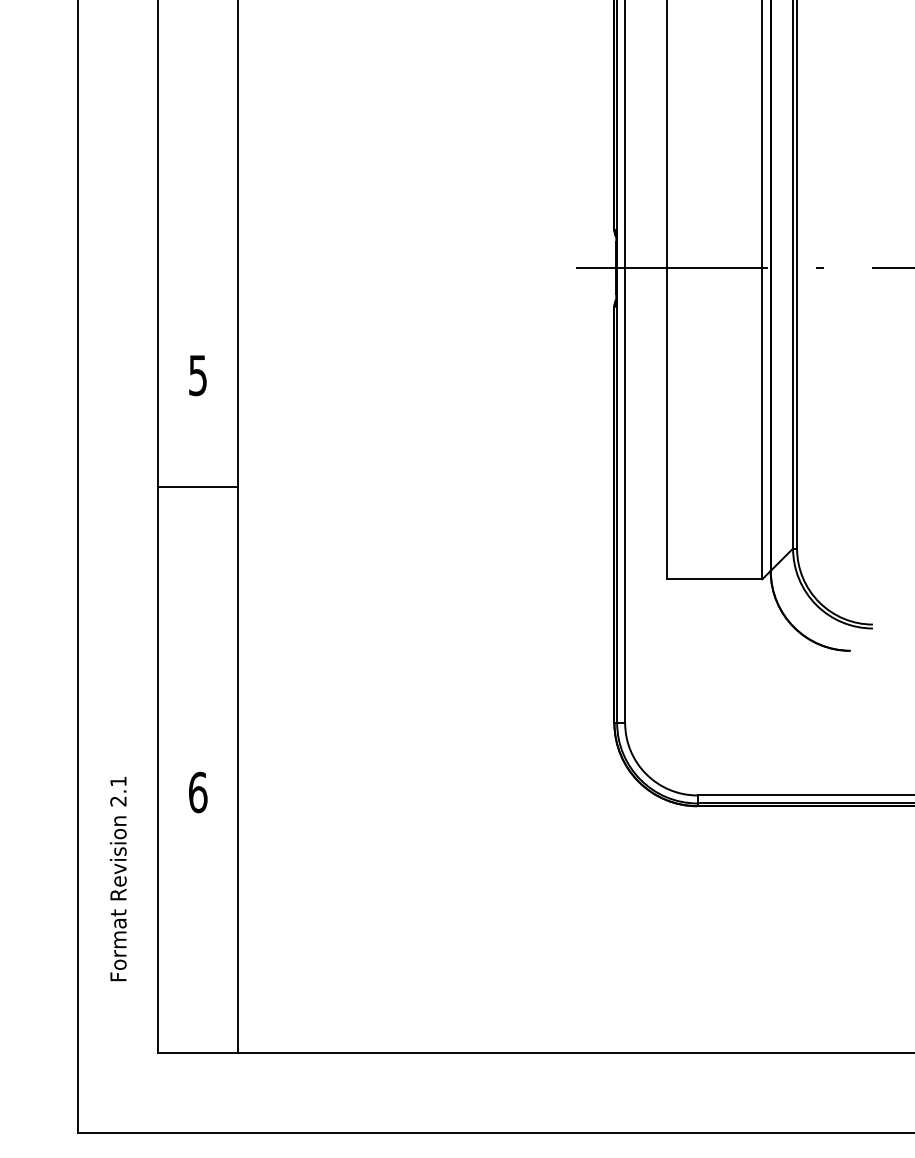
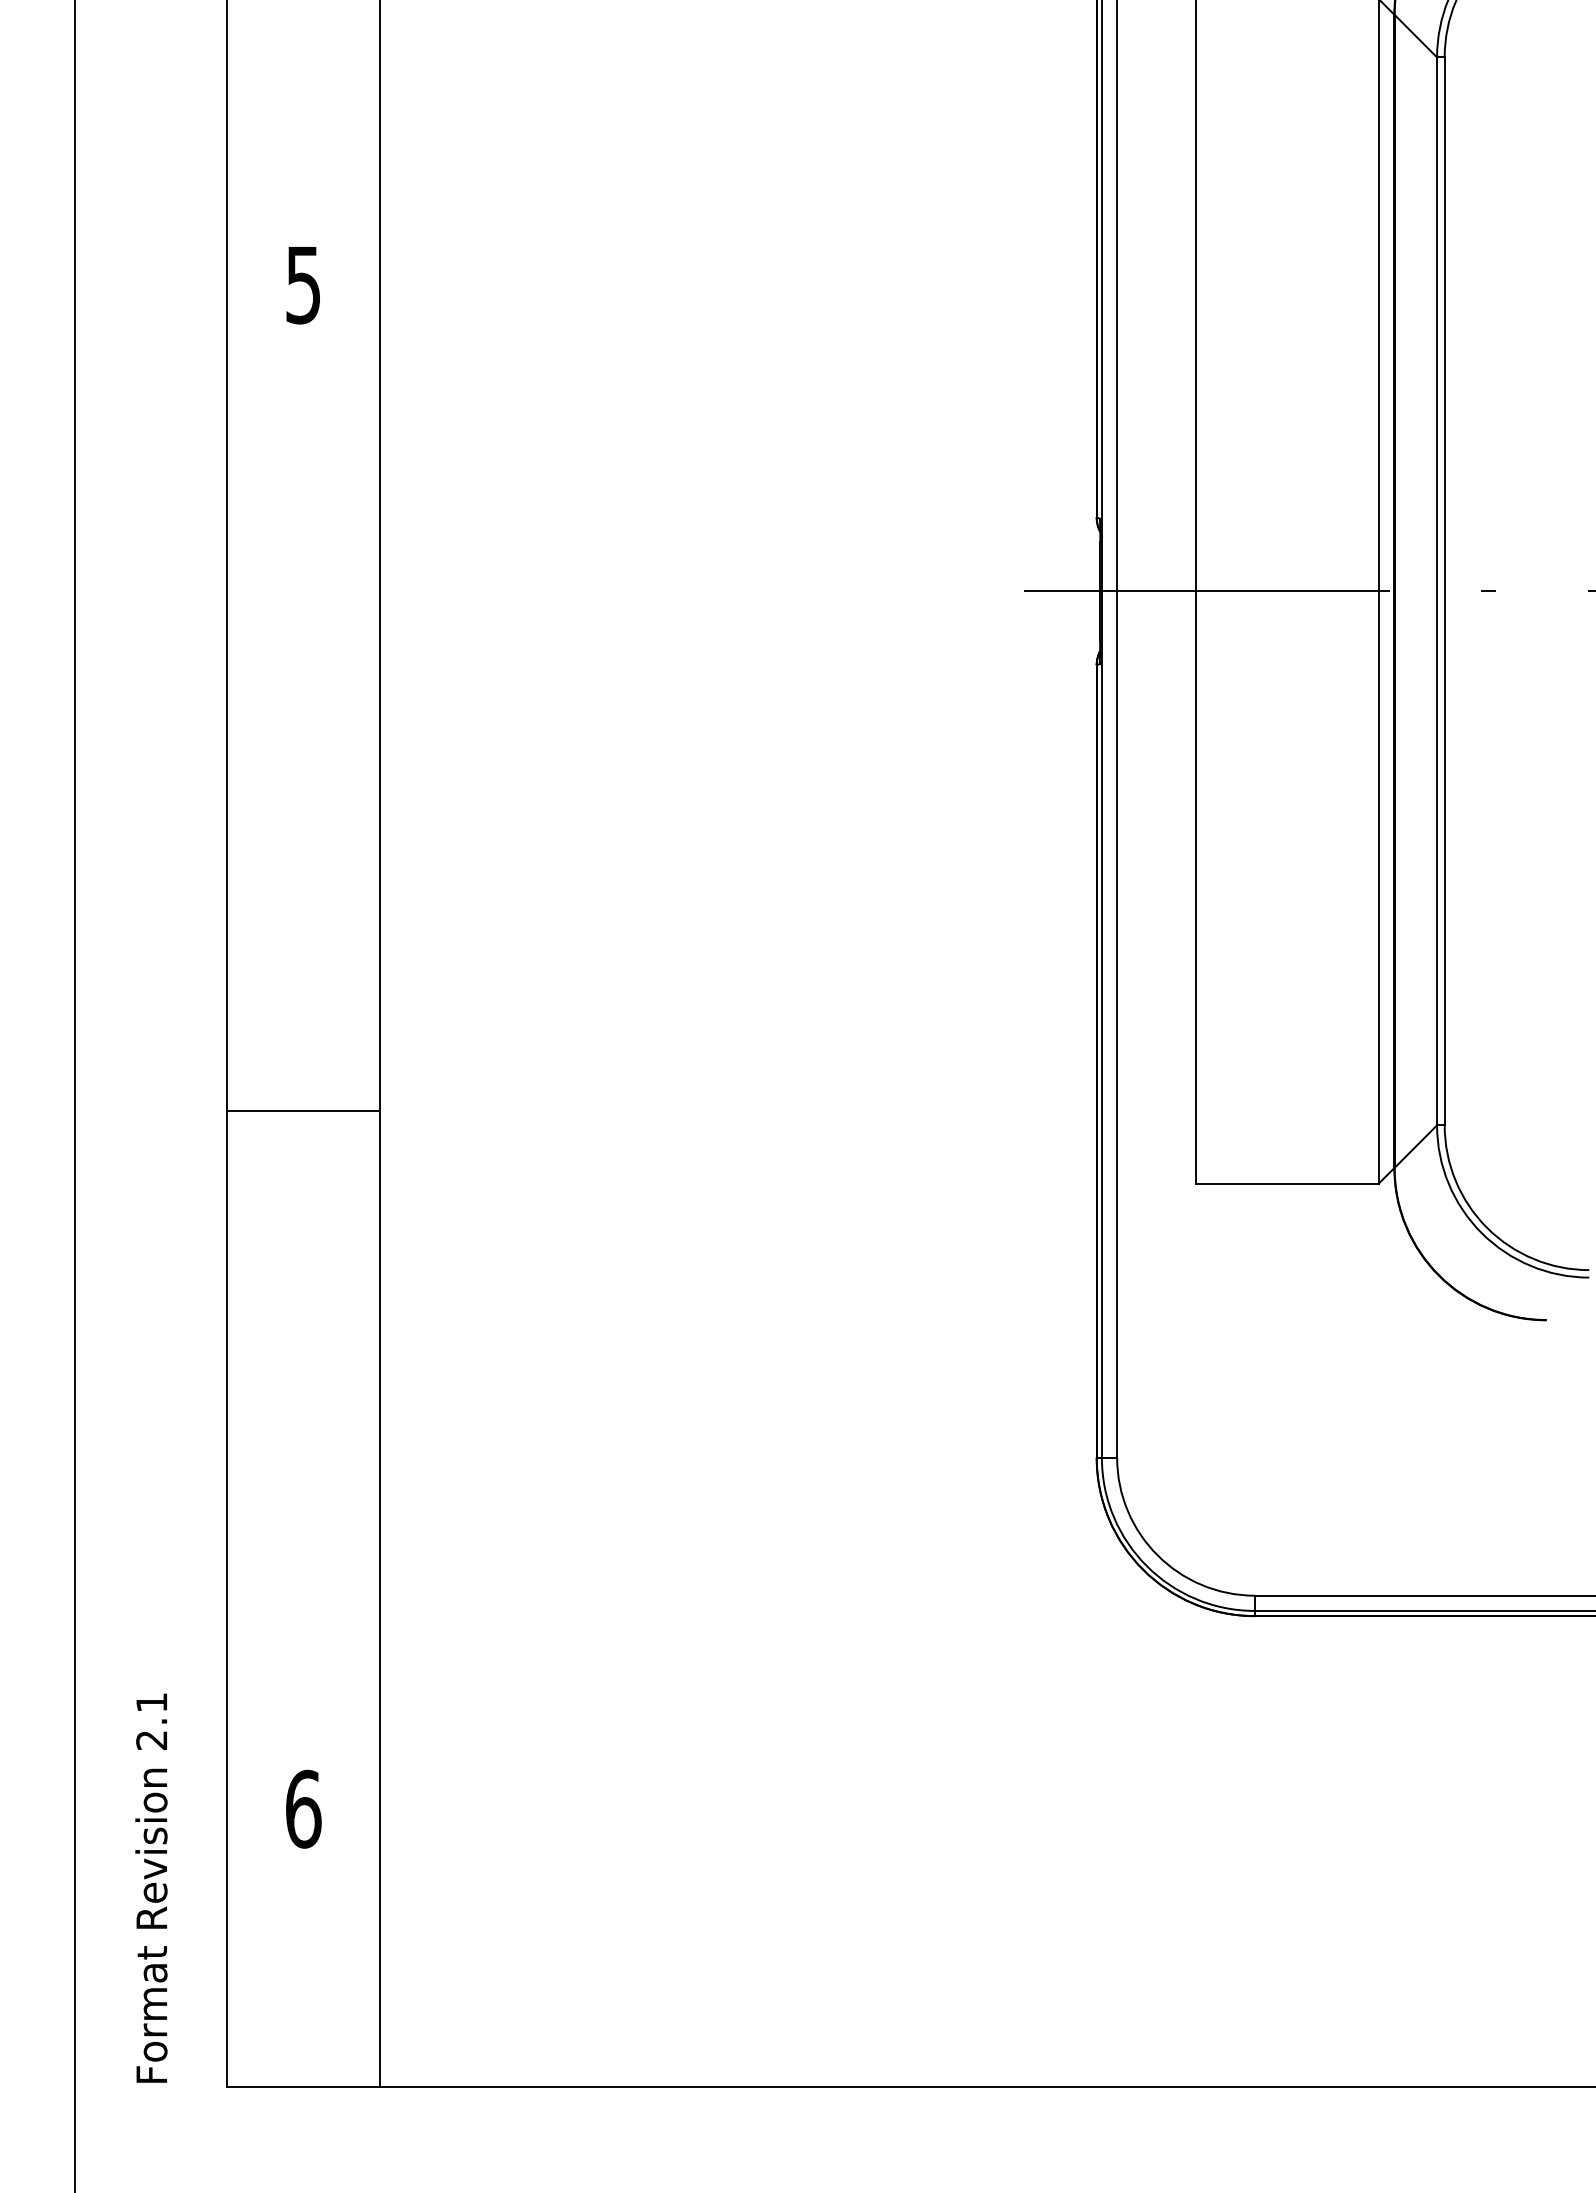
text: (197, 375) -> (302, 284), moved
line: (198, 487) -> (304, 1111), moved
text: (198, 792) -> (304, 1809), moved
text: (117, 879) -> (149, 1889), moved

